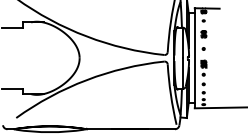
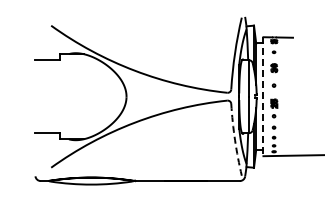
line: (194, 58) -> (263, 97), solid -> dashed
arc: (171, 95) -> (235, 140), solid -> dashed

